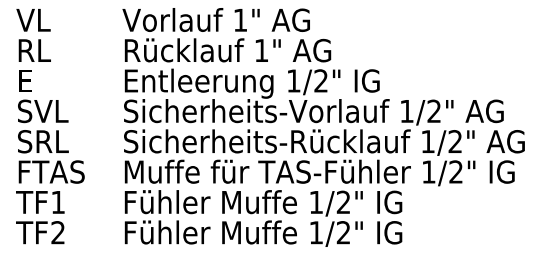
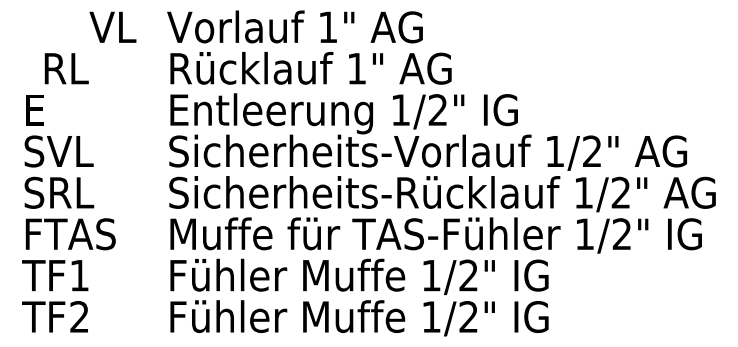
text: (33, 19) -> (112, 26), moved
text: (34, 50) -> (66, 68), moved

